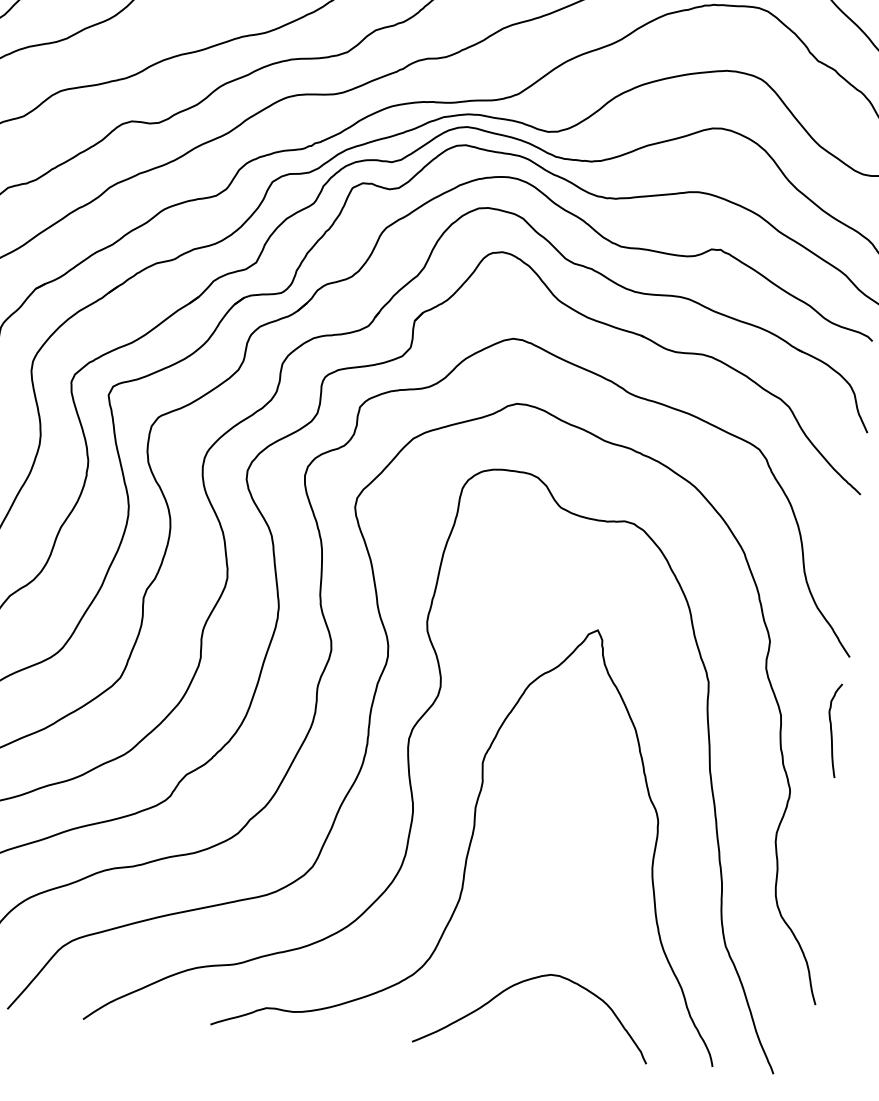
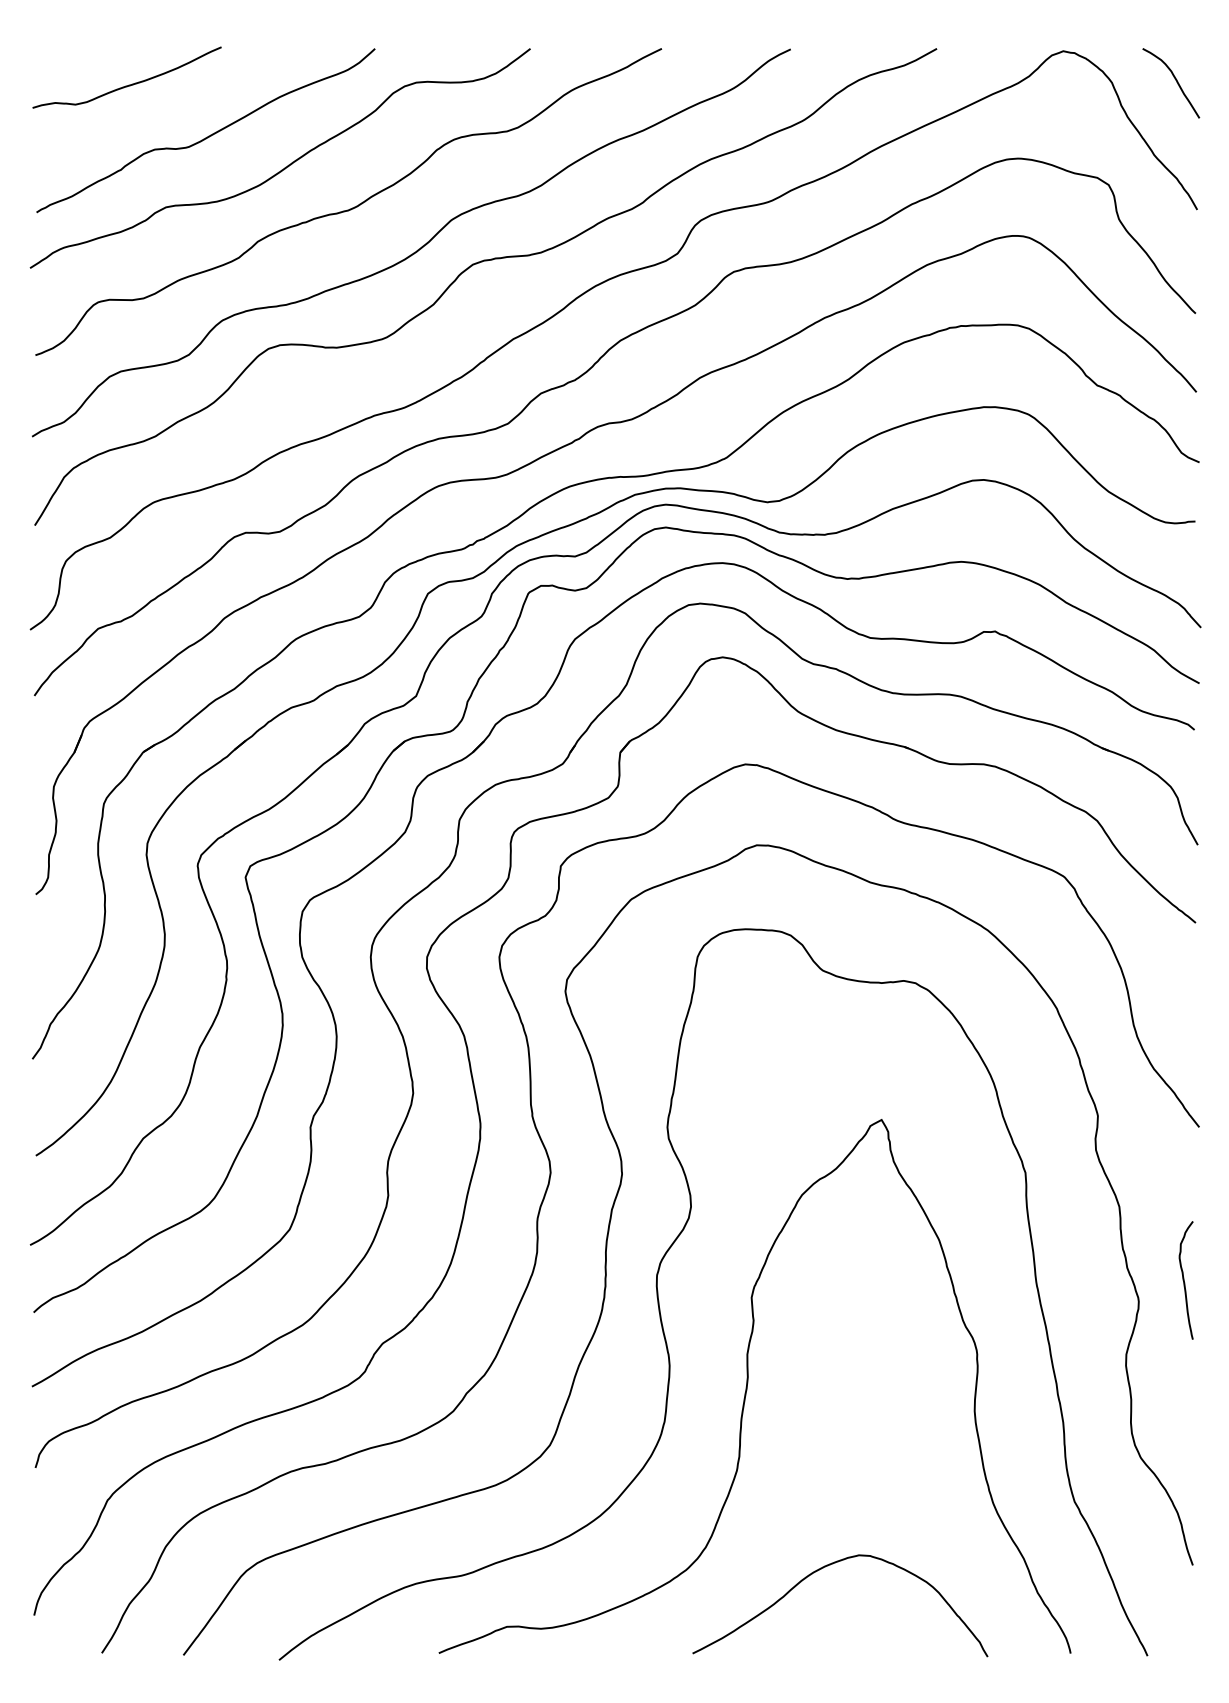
curve: (831, 730) -> (1184, 1280), moved

